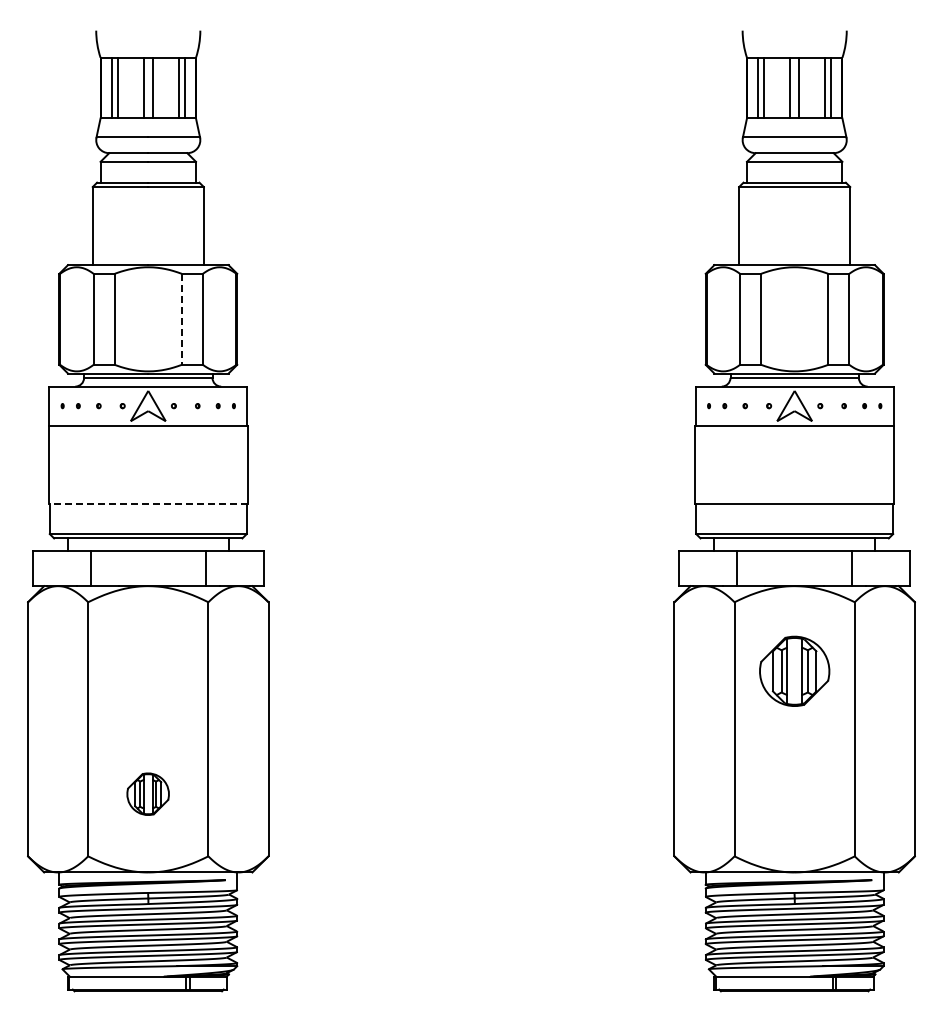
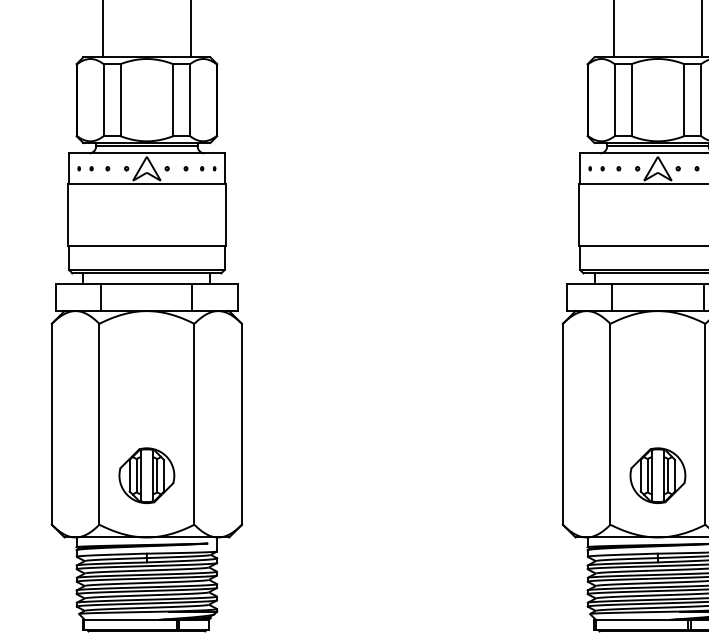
line: (181, 319) -> (173, 100), dashed -> solid
line: (148, 503) -> (147, 245), dashed -> solid
part: (794, 670) -> (657, 475), moved
part: (147, 793) -> (146, 475), size x1.67

